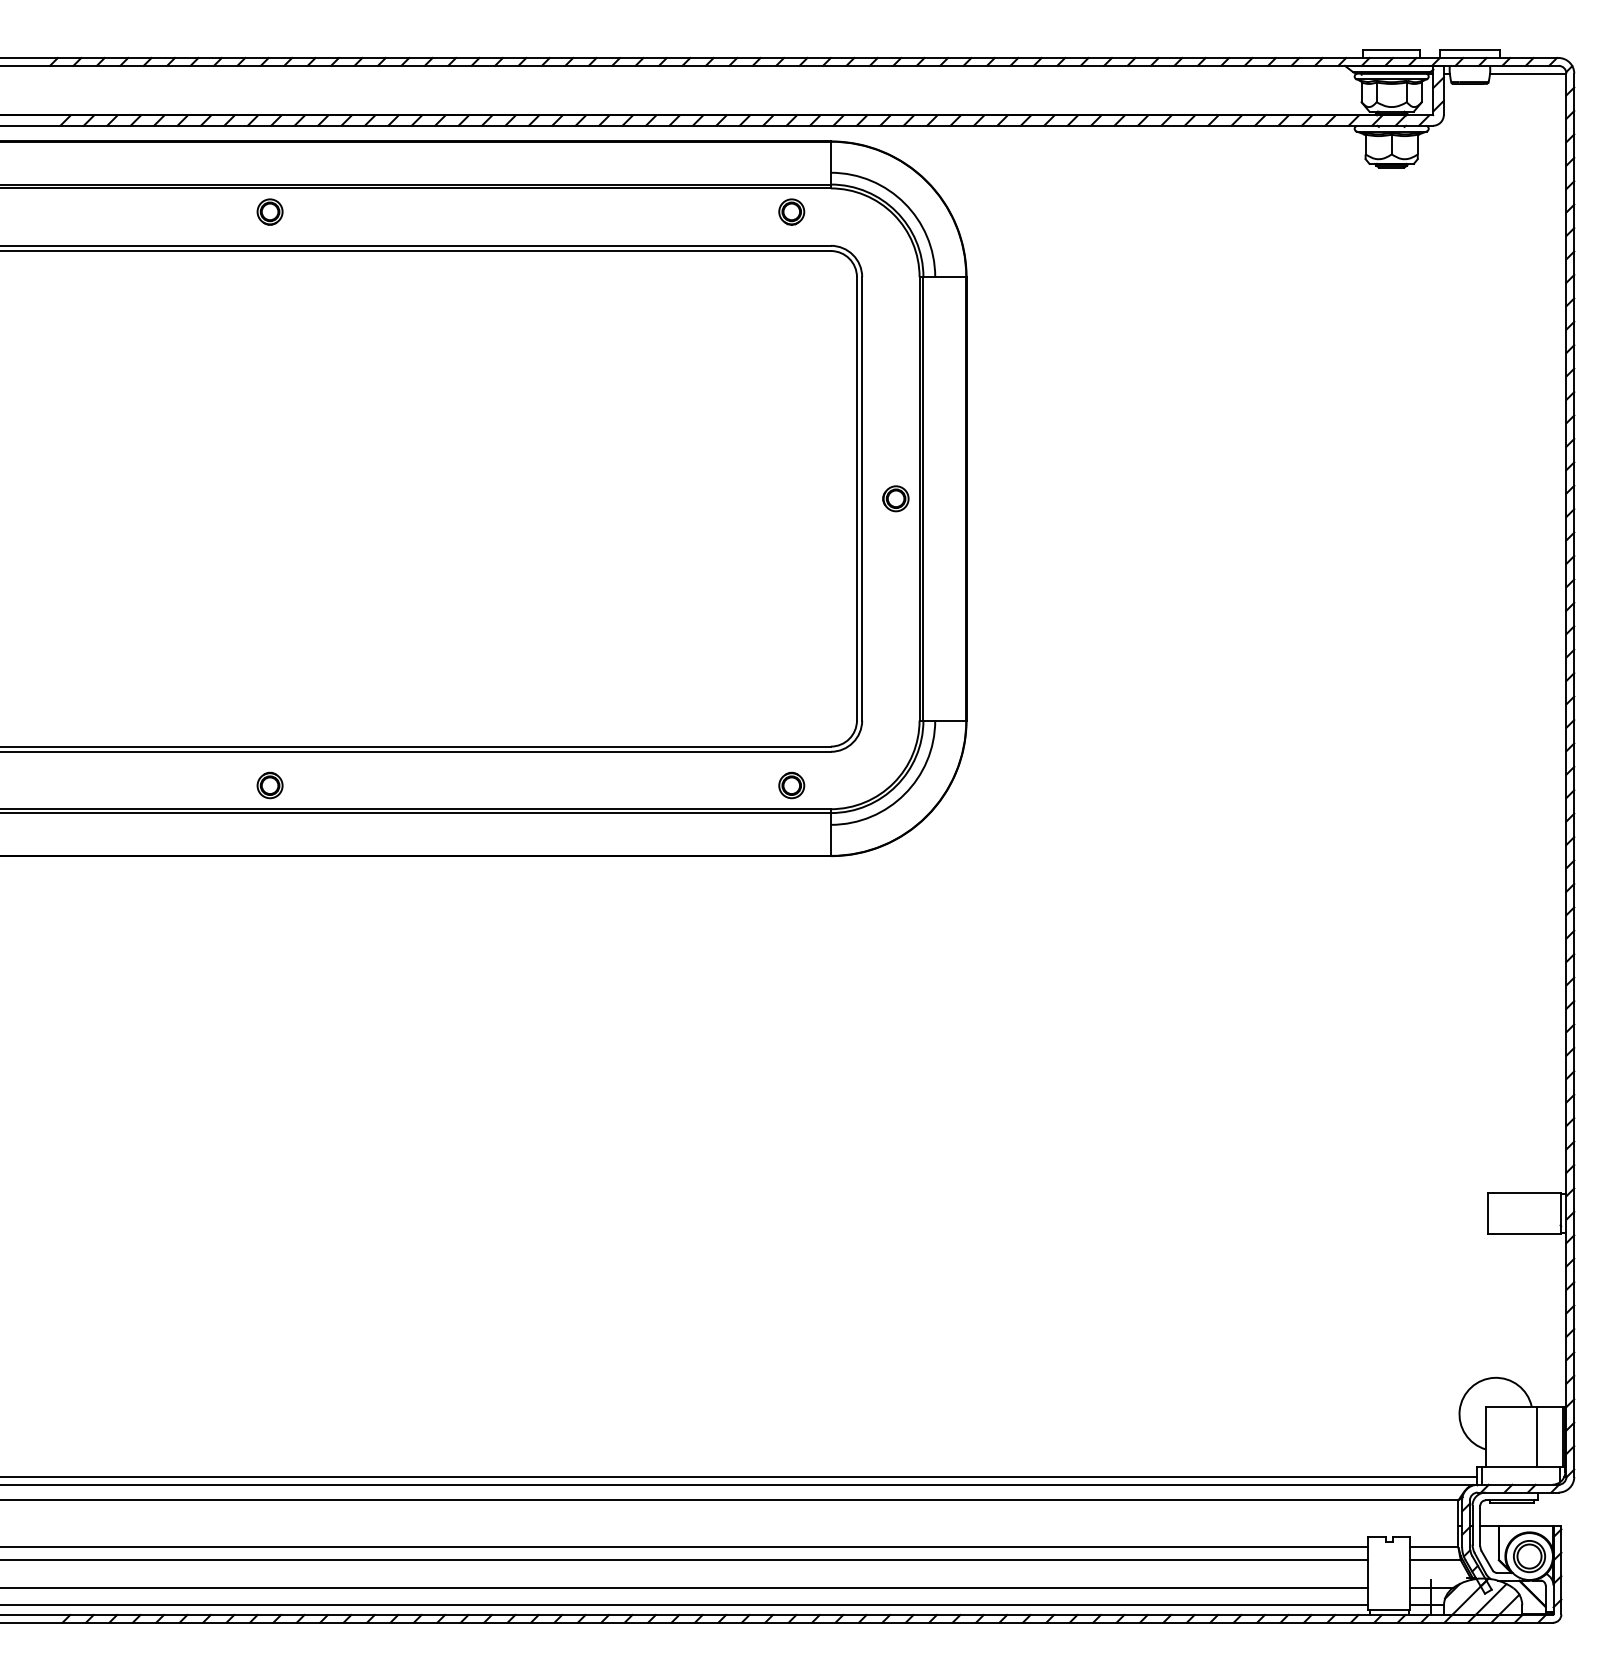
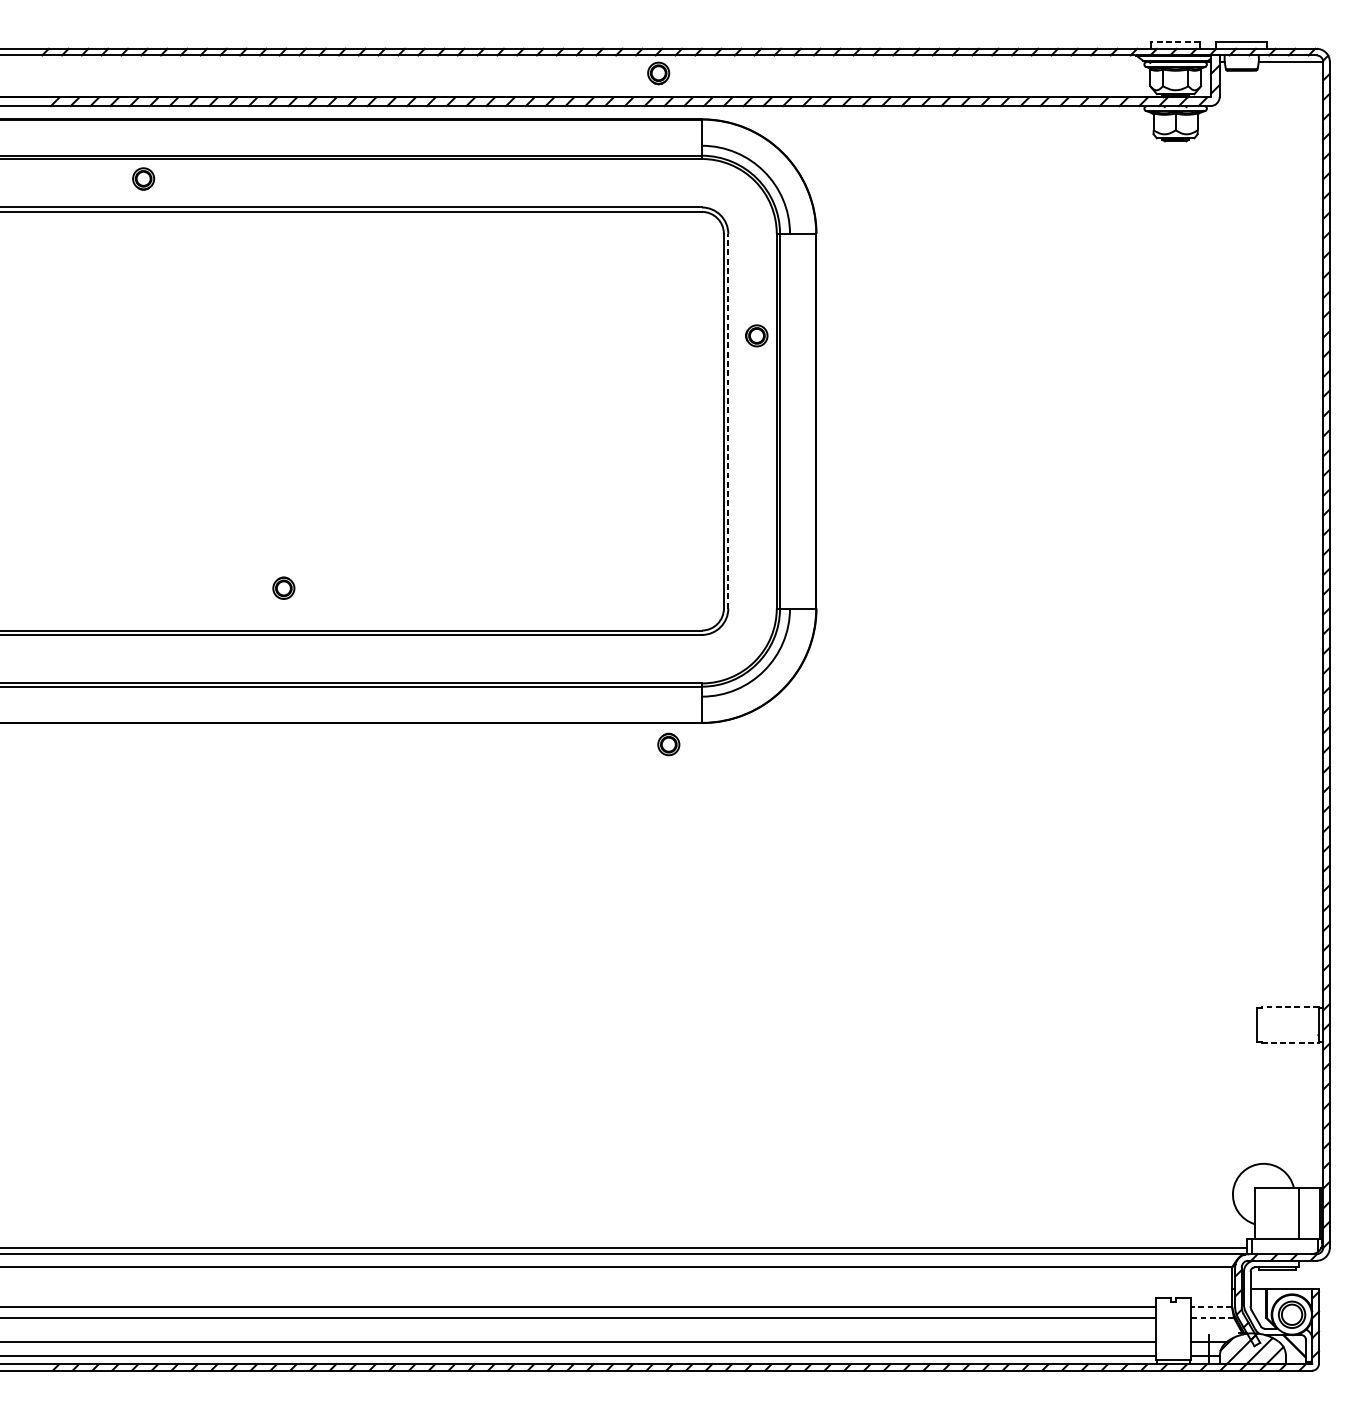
line: (1391, 50) -> (1175, 42), solid -> dashed
part: (269, 211) -> (143, 178), moved
part: (791, 211) -> (658, 72), moved
line: (862, 498) -> (728, 420), solid -> dashed
part: (895, 498) -> (756, 335), moved
part: (269, 785) -> (283, 588), moved
part: (791, 785) -> (668, 744), moved
line: (1527, 1192) -> (1290, 1007), solid -> dashed
line: (1527, 1234) -> (1290, 1042), solid -> dashed
line: (1433, 1547) -> (1210, 1307), solid -> dashed
line: (1435, 1560) -> (1212, 1318), solid -> dashed

